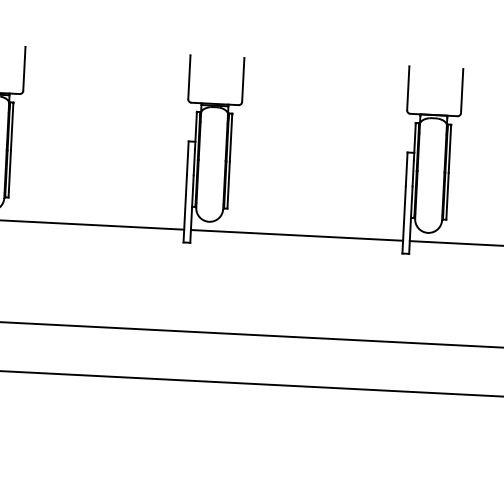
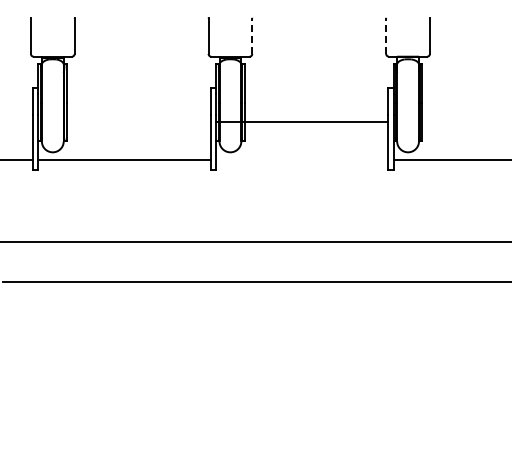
line: (243, 80) -> (252, 36), solid -> dashed
line: (408, 88) -> (386, 36), solid -> dashed
line: (297, 235) -> (302, 121), moved

